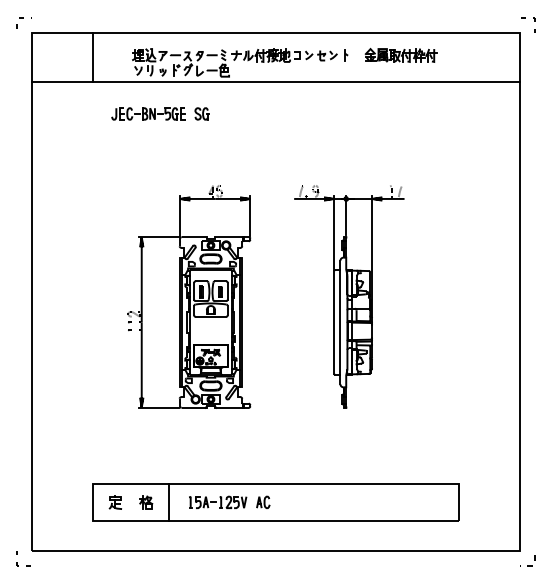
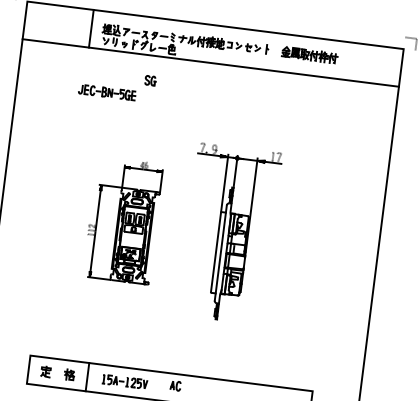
line: (93, 56) -> (91, 28), moved
part: (148, 113) -> (107, 92), moved
part: (189, 296) -> (123, 220), size x0.7
part: (349, 296) -> (230, 233), moved
part: (263, 501) -> (175, 385), moved

